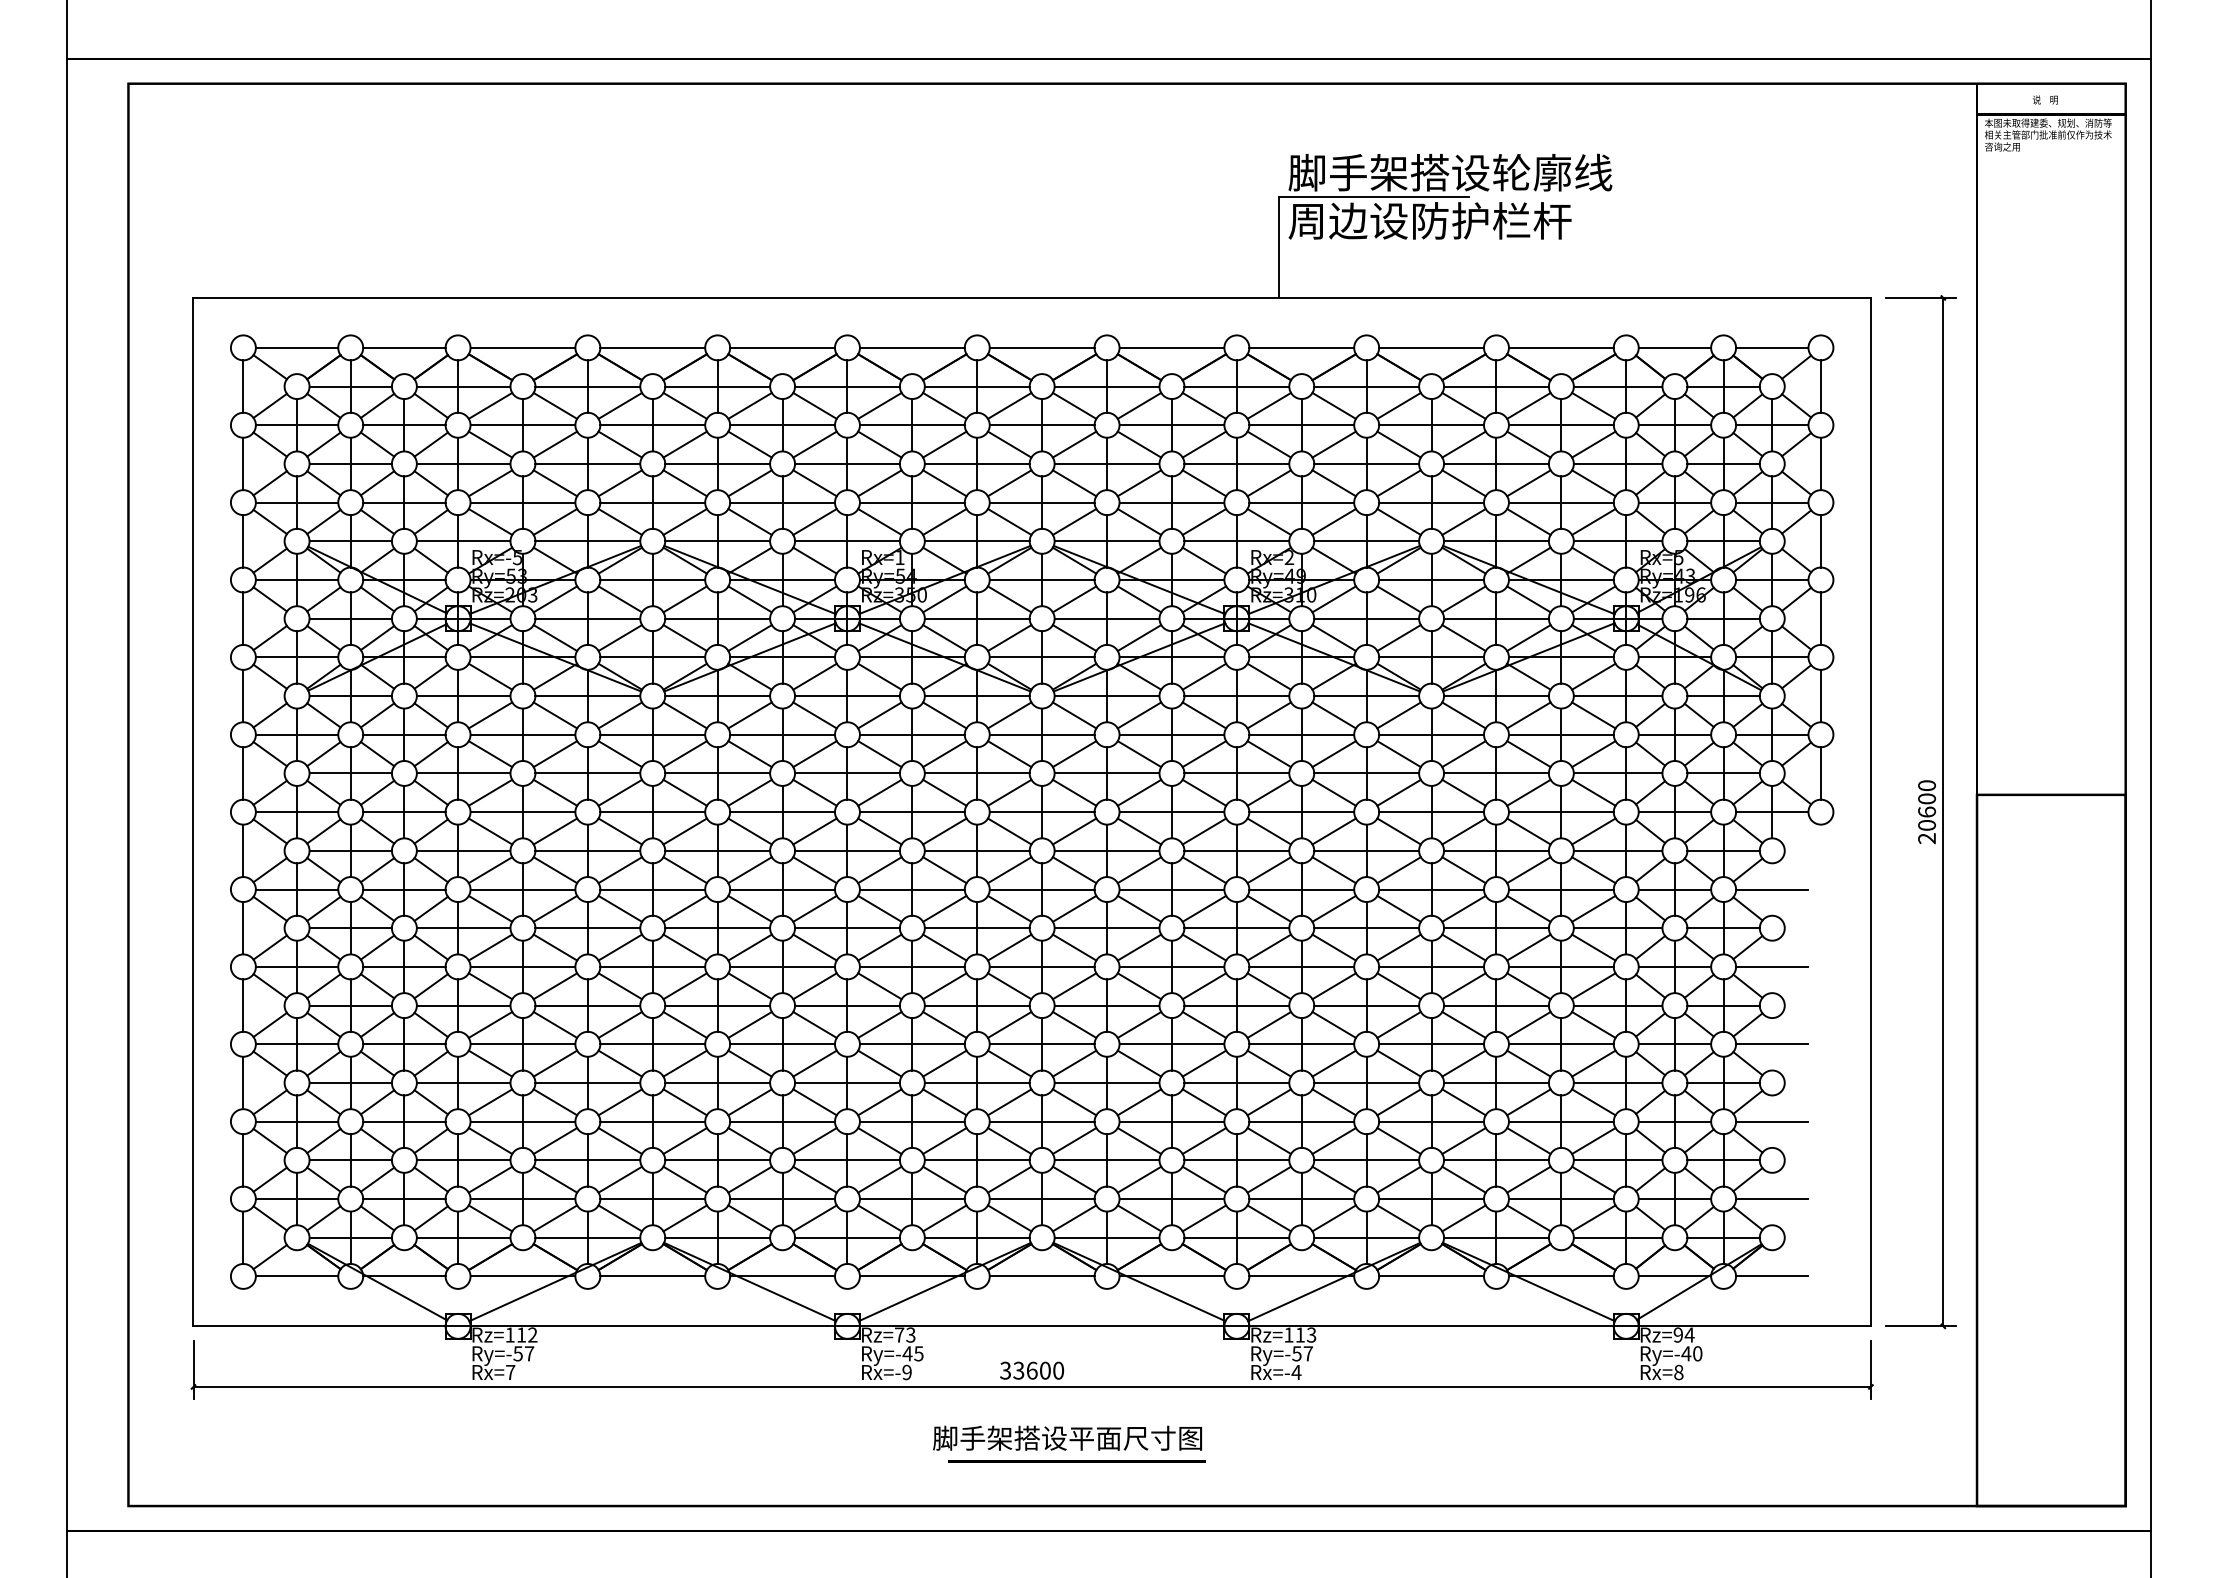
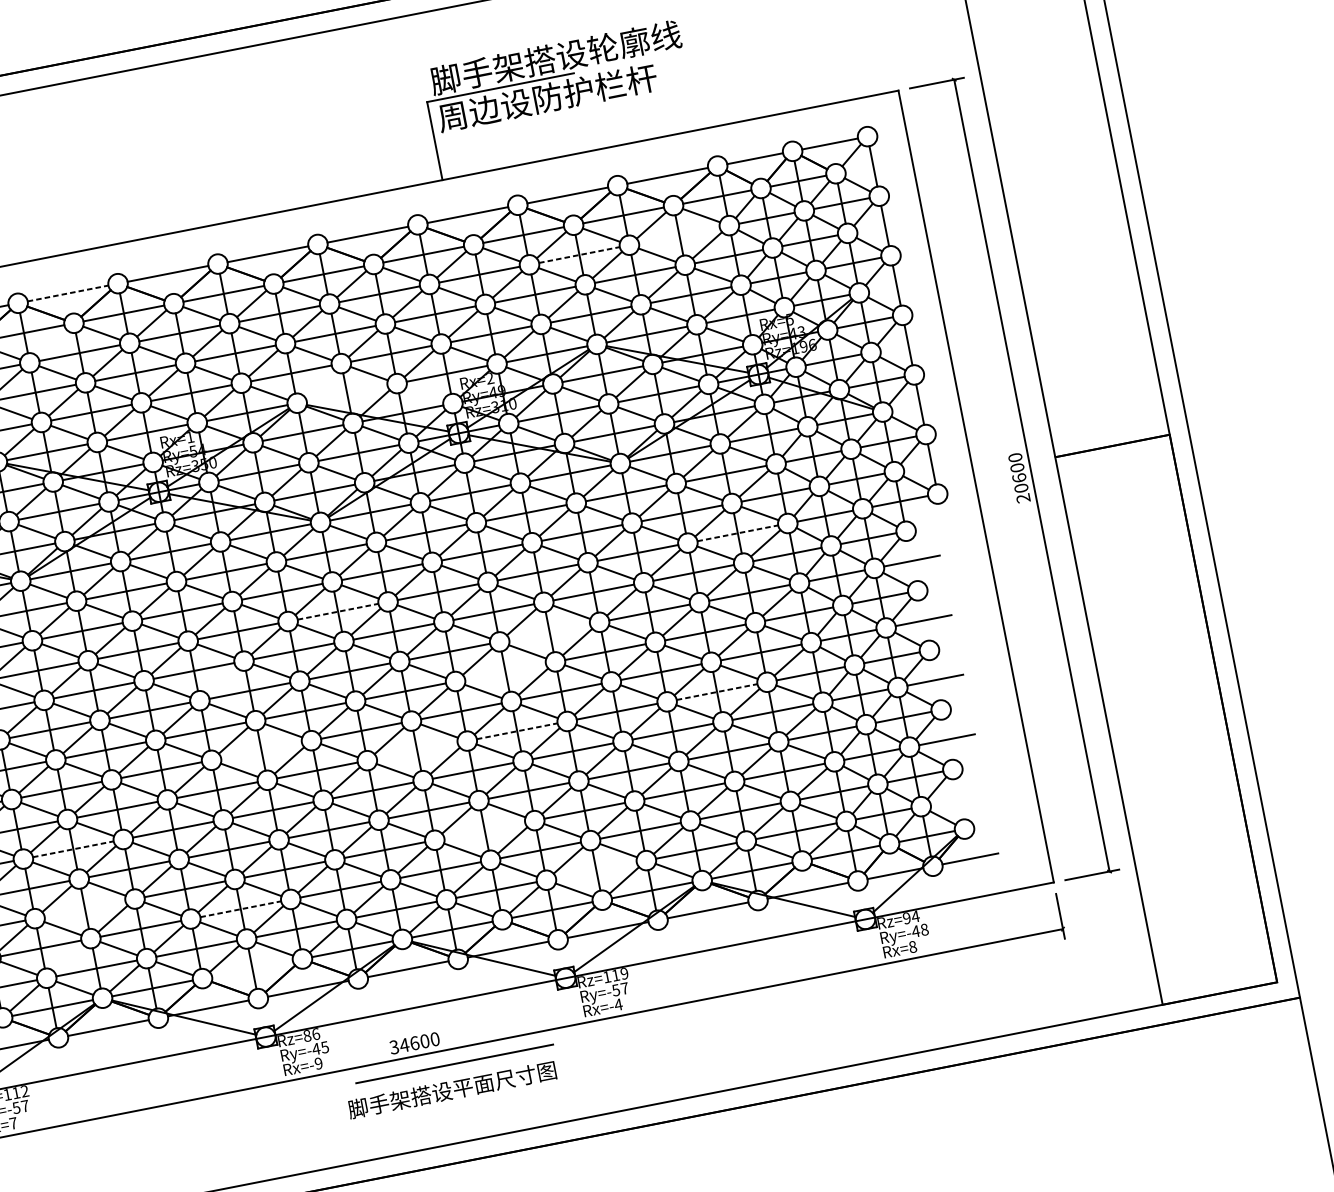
line: (783, 347) -> (68, 293), solid -> dashed
line: (749, 405) -> (51, 342), removed
line: (1432, 425) -> (580, 255), solid -> dashed
line: (1560, 425) -> (678, 235), removed
line: (1074, 521) -> (319, 383), removed
line: (1106, 541) -> (346, 393), removed
line: (1204, 560) -> (425, 393), removed
line: (1042, 812) -> (338, 611), solid -> dashed
line: (1561, 812) -> (738, 533), solid -> dashed
line: (879, 870) -> (221, 681), removed
line: (1301, 889) -> (549, 632), removed
line: (1236, 928) -> (505, 671), removed
line: (911, 966) -> (260, 750), removed
line: (1106, 1005) -> (416, 750), removed
line: (1237, 1005) -> (517, 731), solid -> dashed
line: (1496, 1005) -> (717, 691), solid -> dashed
line: (653, 1044) -> (73, 849), solid -> dashed
line: (652, 1121) -> (84, 908), removed
line: (1171, 1121) -> (484, 830), removed
line: (847, 1160) -> (240, 909), solid -> dashed
line: (620, 1179) -> (68, 958), removed
line: (1301, 1199) -> (596, 870), removed
line: (1772, 1199) -> (958, 799), removed
line: (847, 1237) -> (252, 968), removed
text: (905, 1334) -> (311, 1034), Rz=73 -> Rz=86
text: (1311, 1334) -> (624, 973), Rz=113 -> Rz=119
text: (1697, 1353) -> (924, 929), Ry=-40 -> Ry=-48
text: (1018, 1370) -> (404, 1045), 33600 -> 34600
line: (1076, 1461) -> (454, 1064), moved

